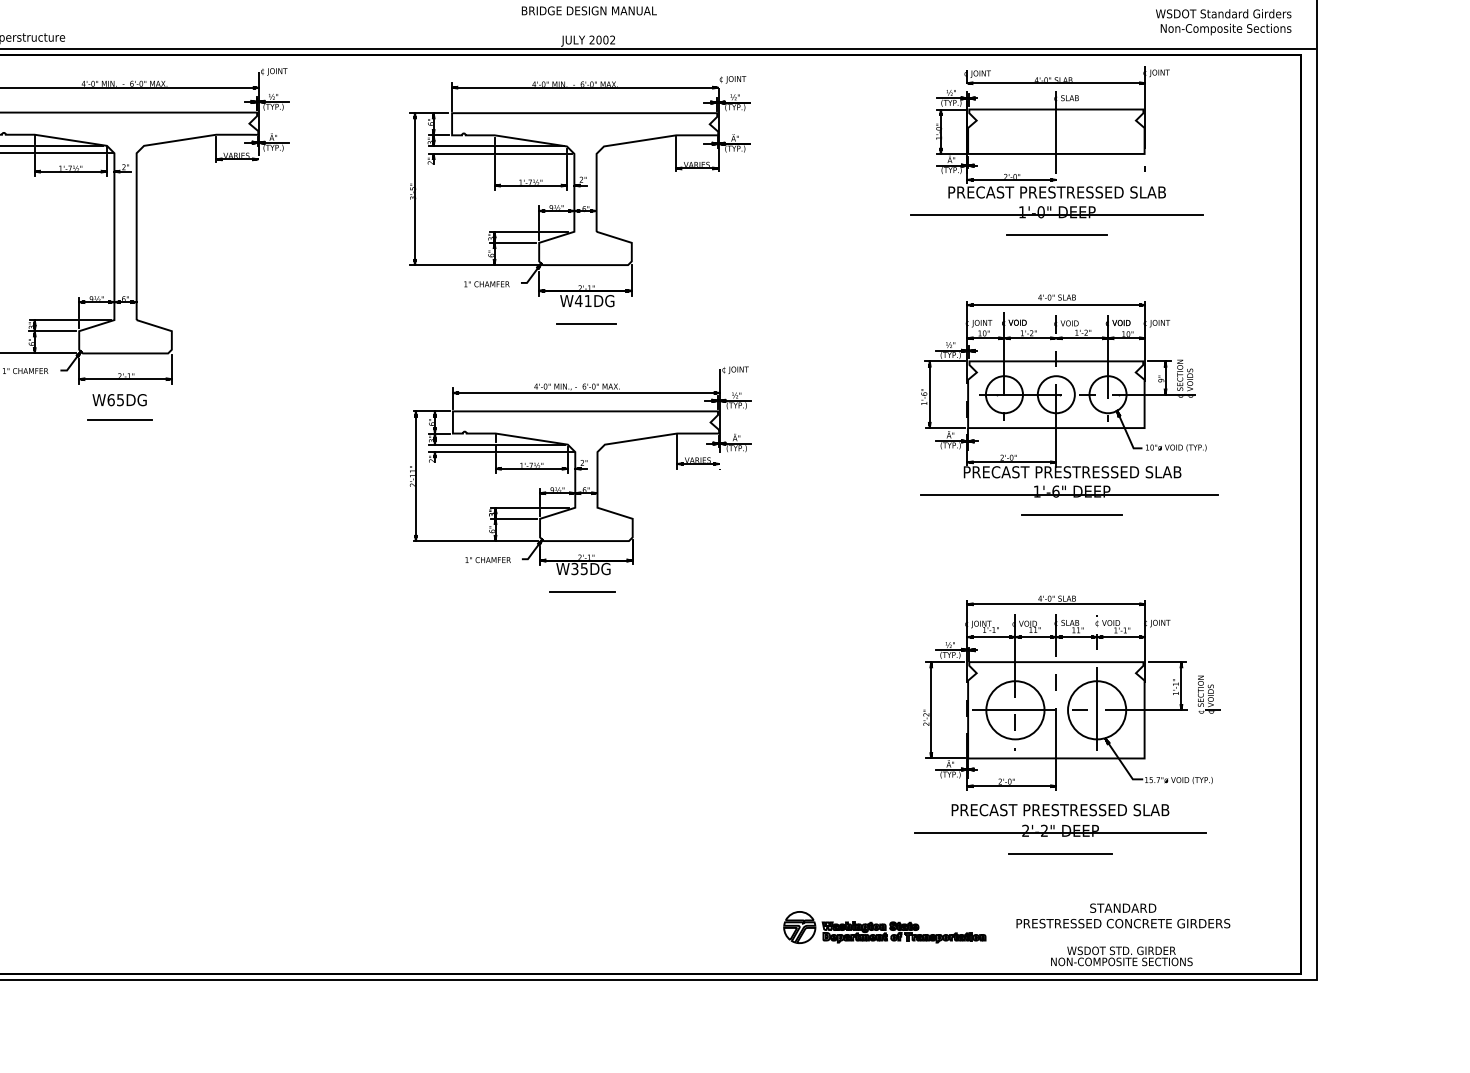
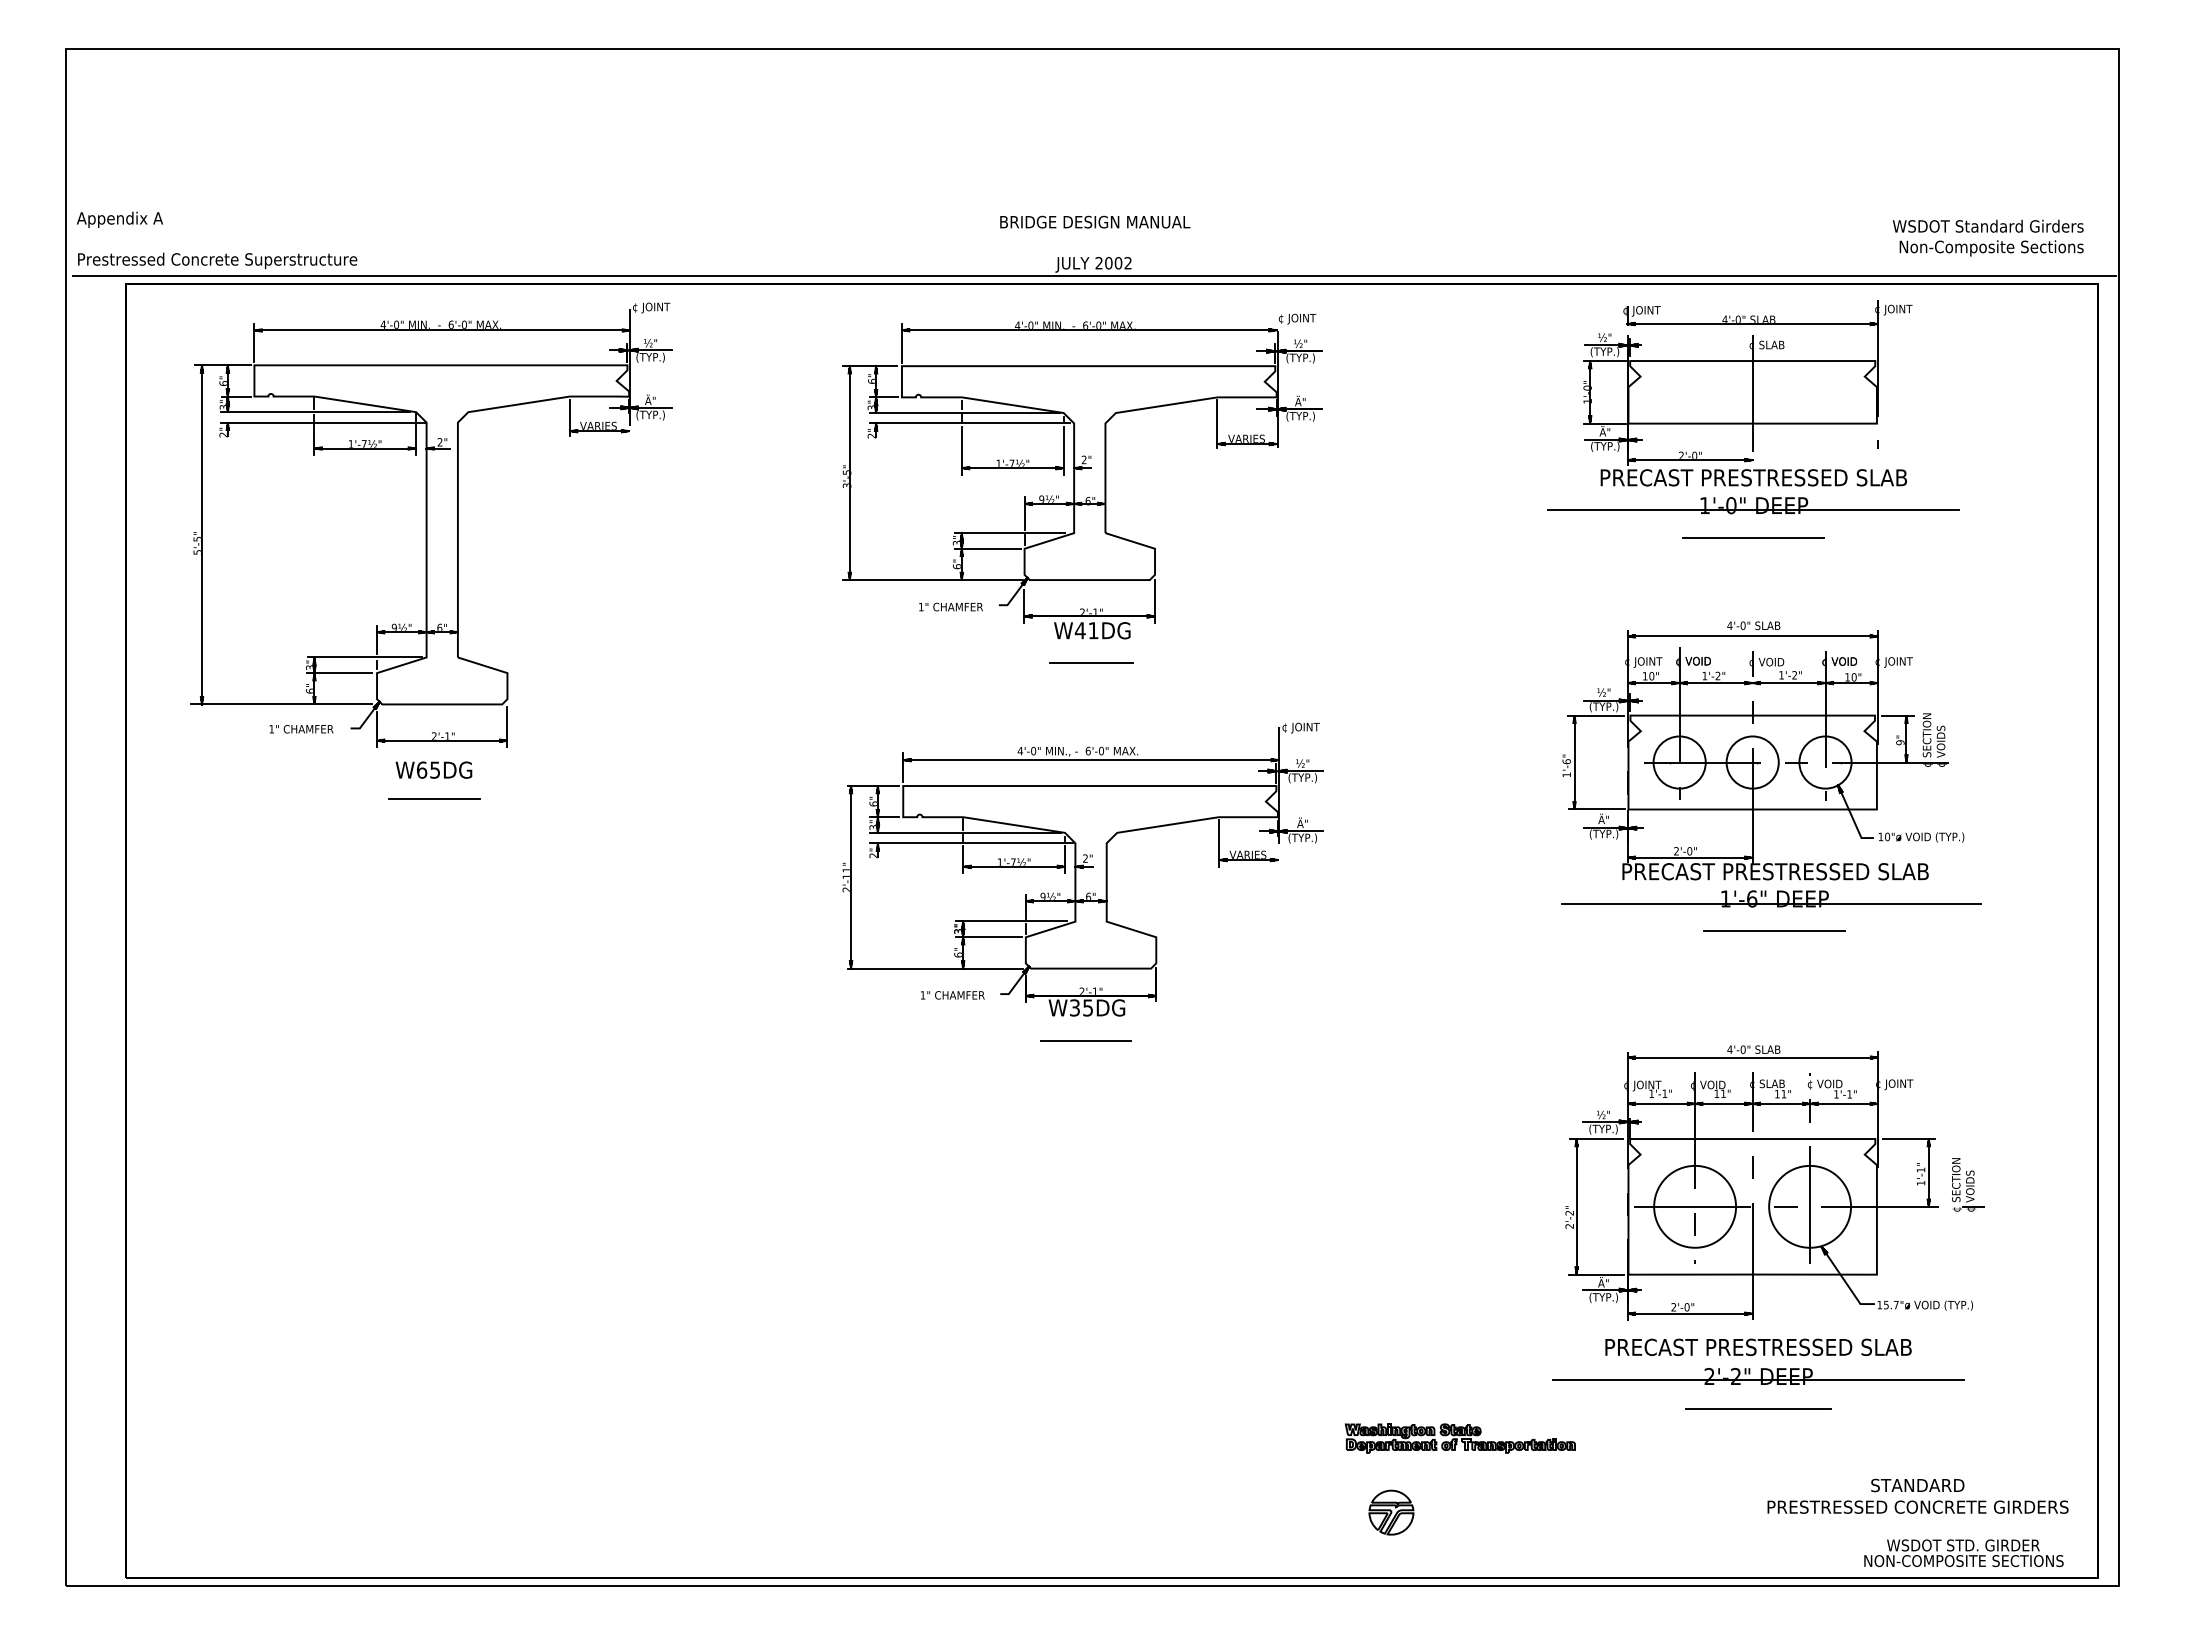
text: (1122, 915) -> (1917, 1495), moved
part: (903, 932) -> (1459, 1438), moved
text: (1121, 956) -> (1963, 1553), moved

